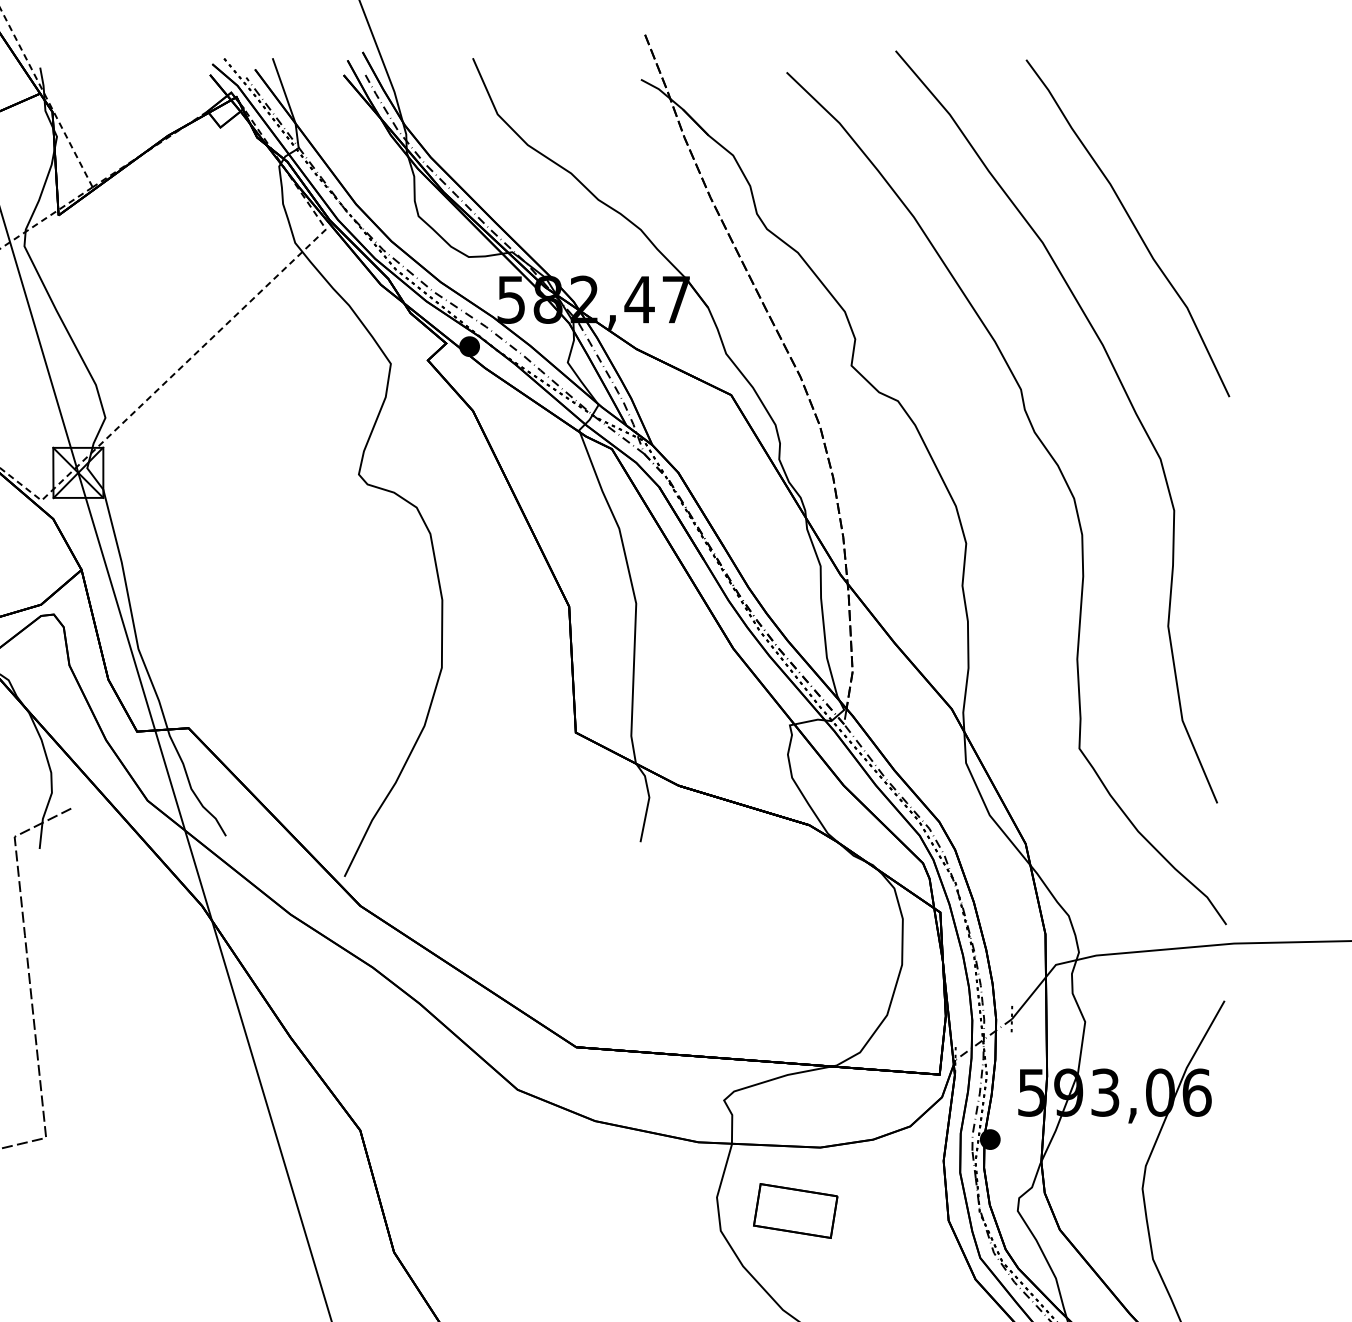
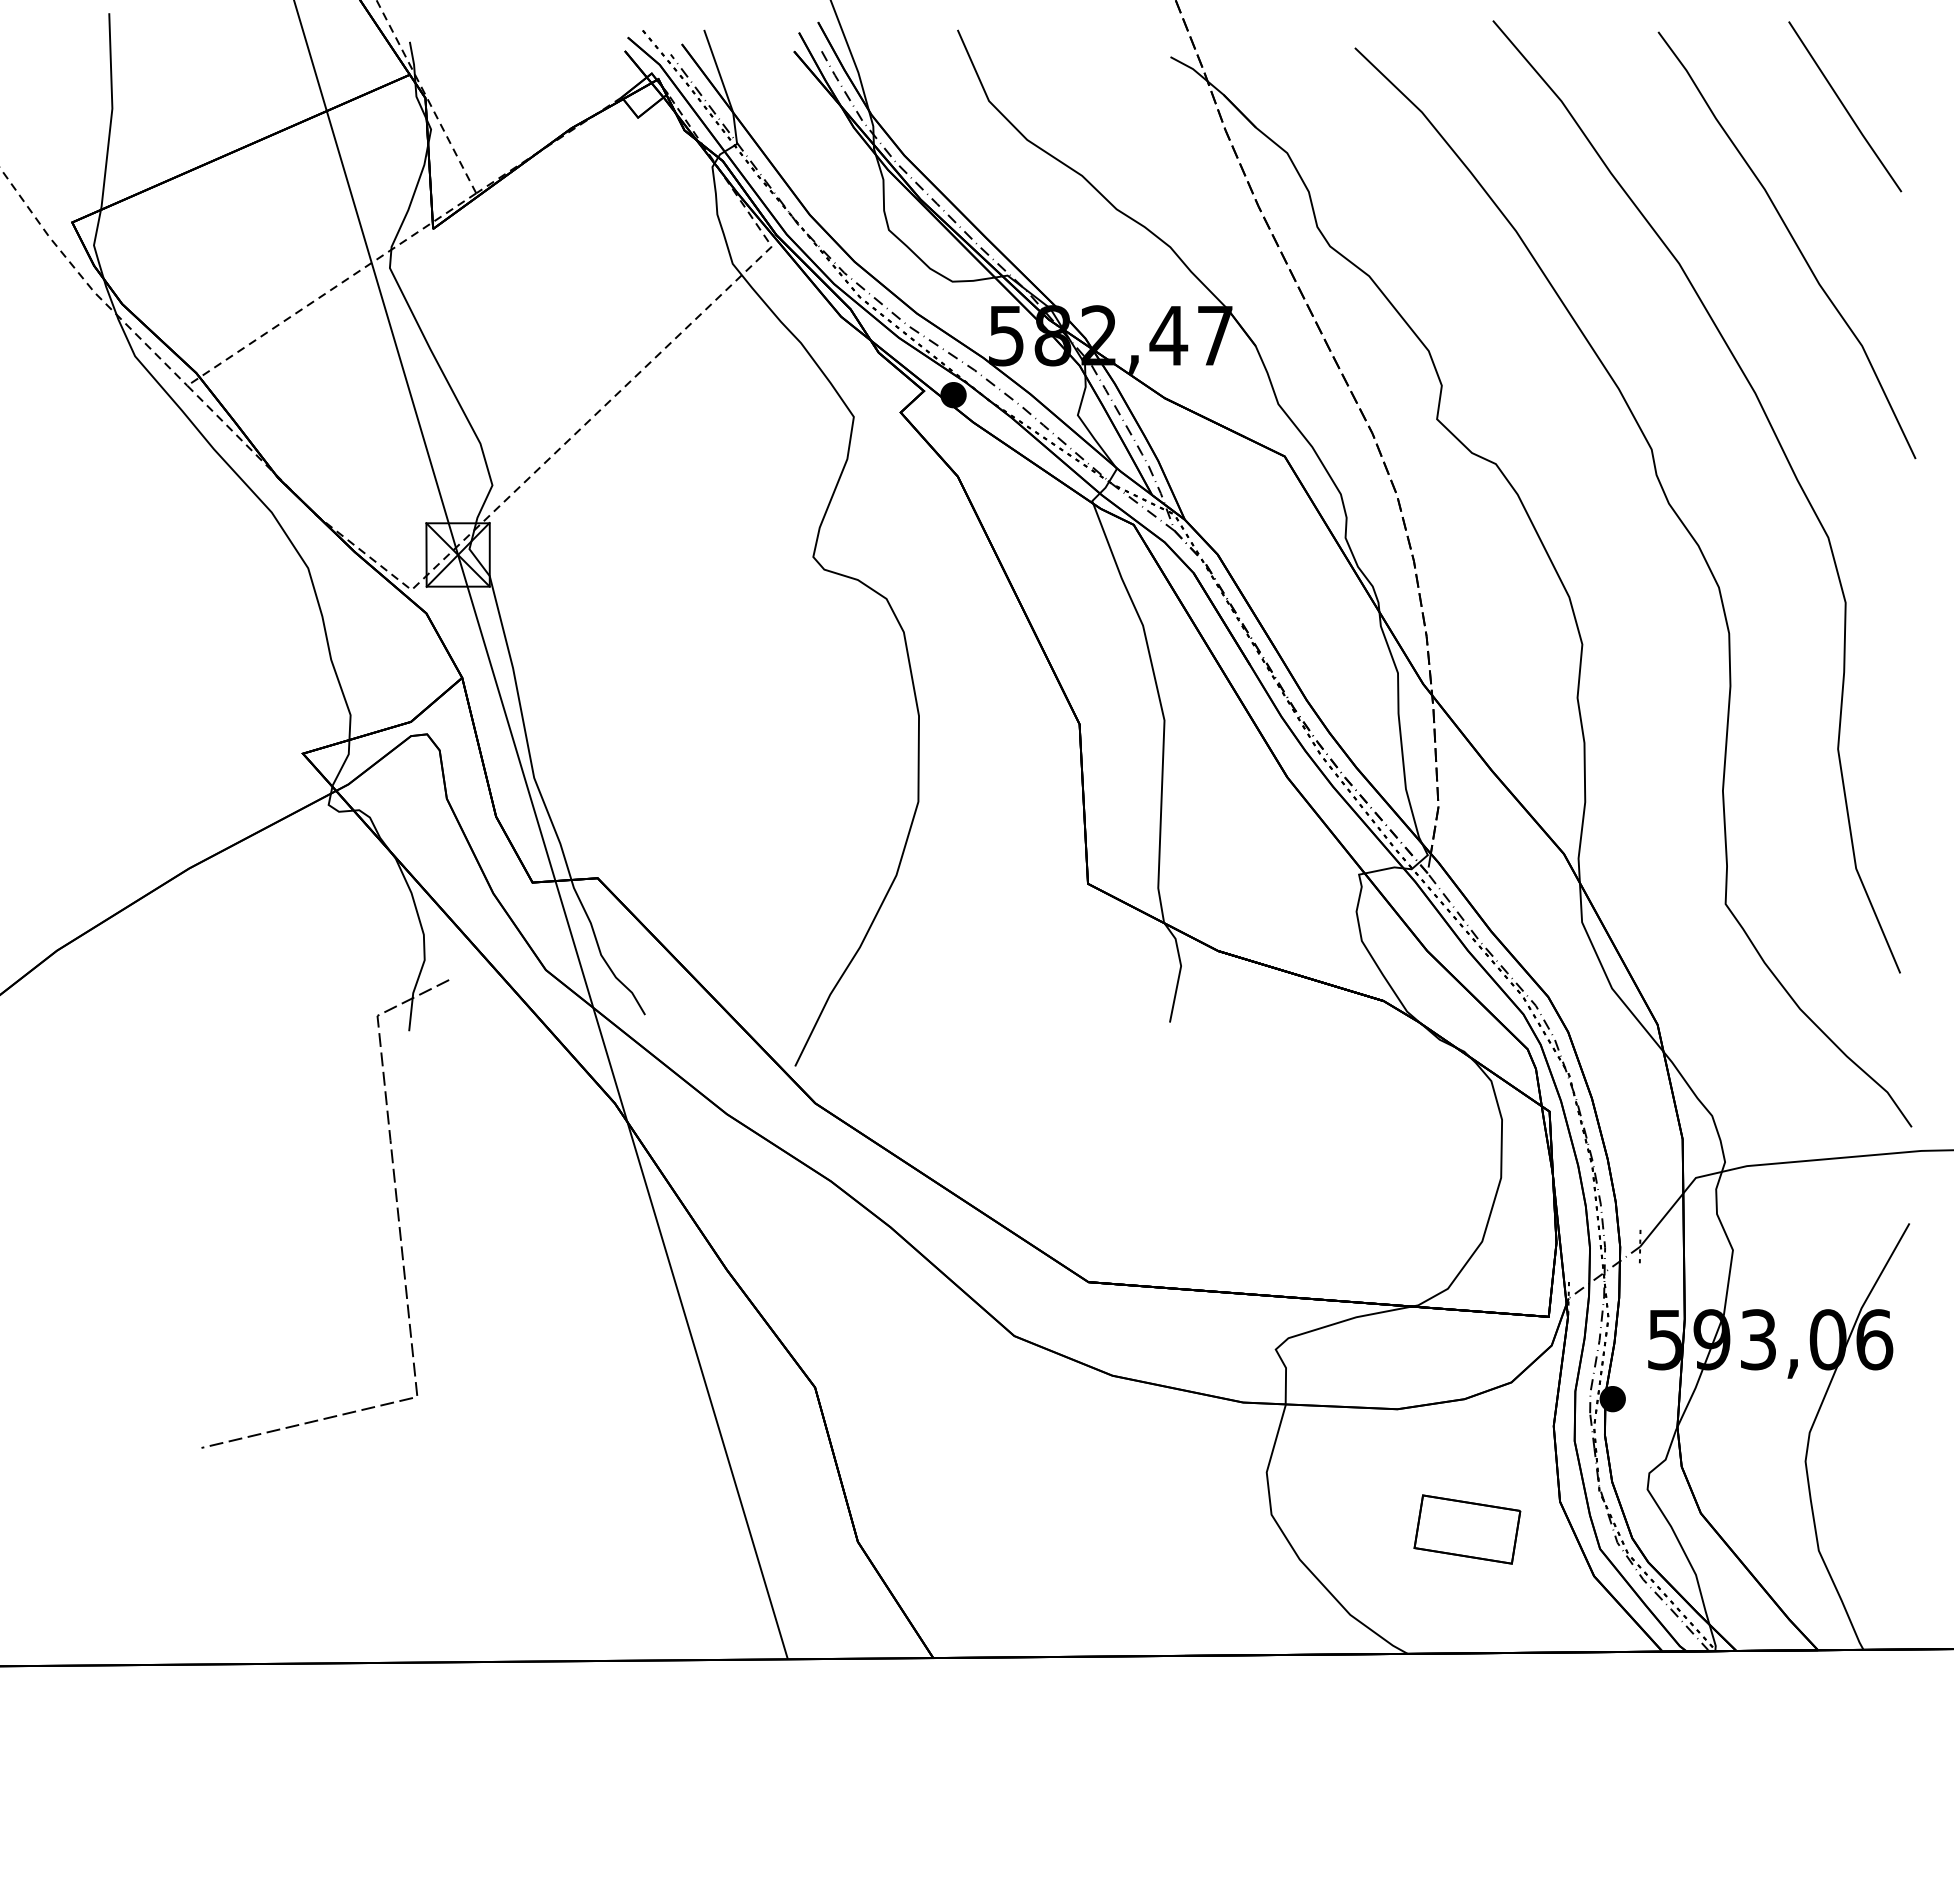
line: (1174, 118) -> (1845, 106), added
part: (795, 1210) -> (1467, 1529), moved

